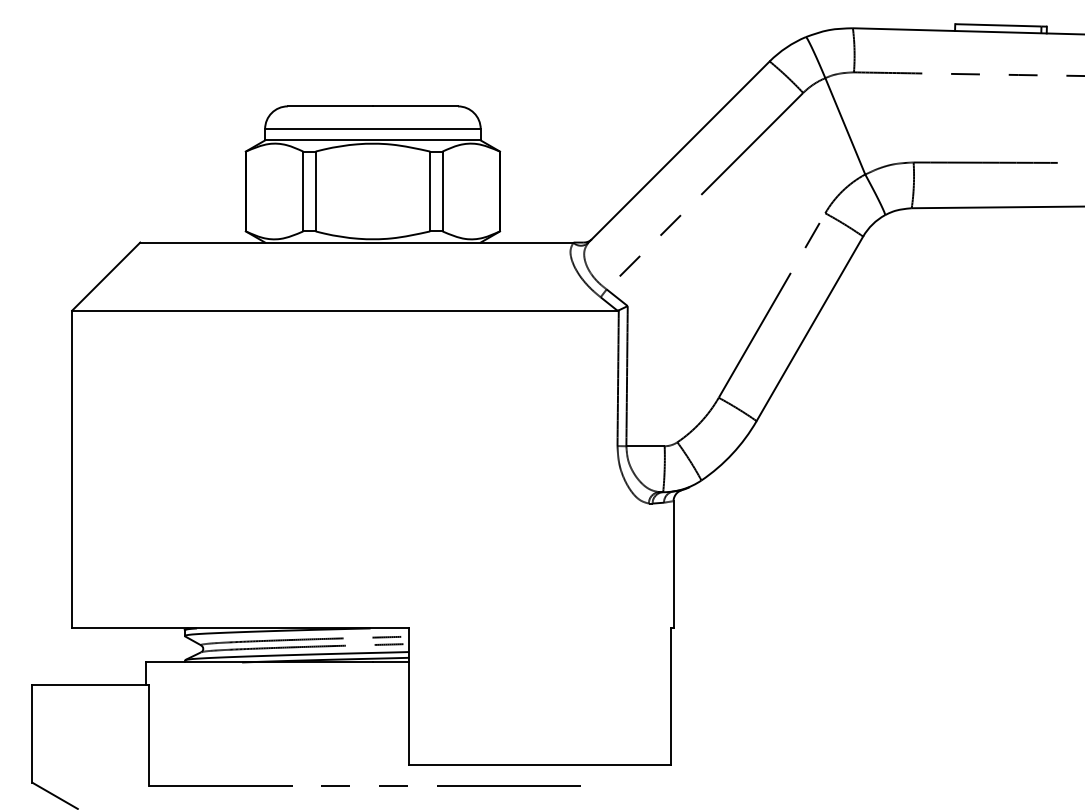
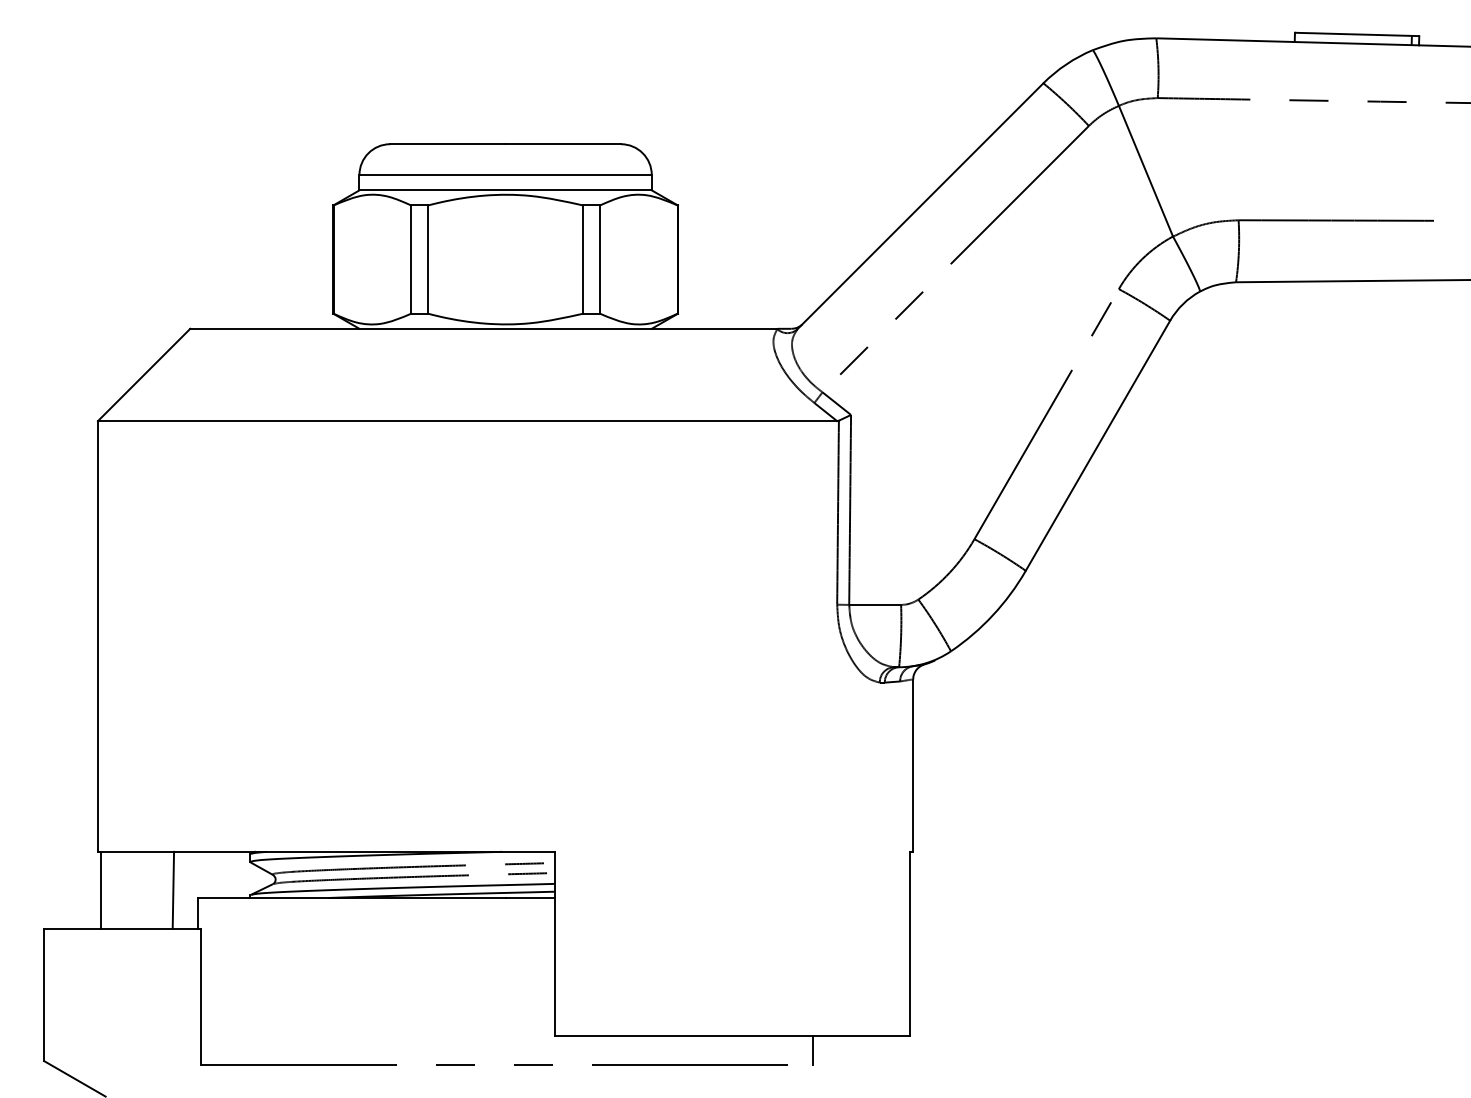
line: (74, 656) -> (100, 889), added
line: (127, 656) -> (173, 889), added
line: (600, 774) -> (813, 1050), added

